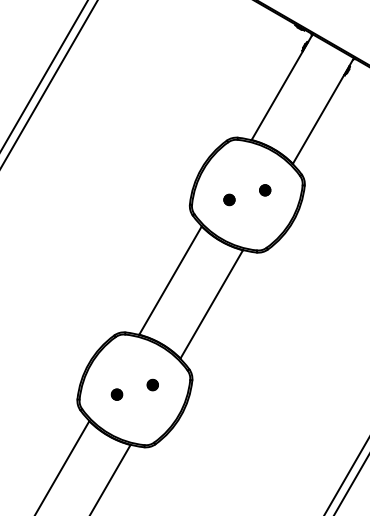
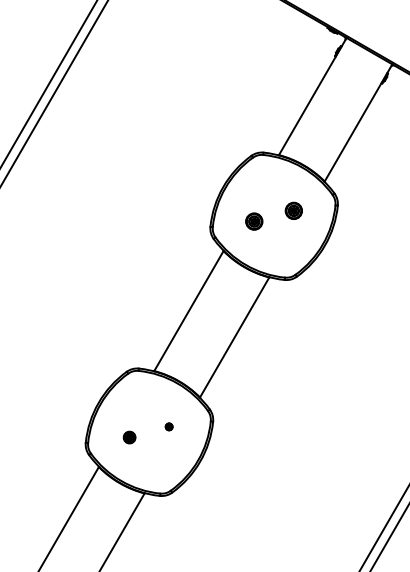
part: (265, 190) -> (294, 211), size x1.4
part: (229, 199) -> (254, 221), size x1.4
part: (152, 384) -> (168, 426), size x0.6

